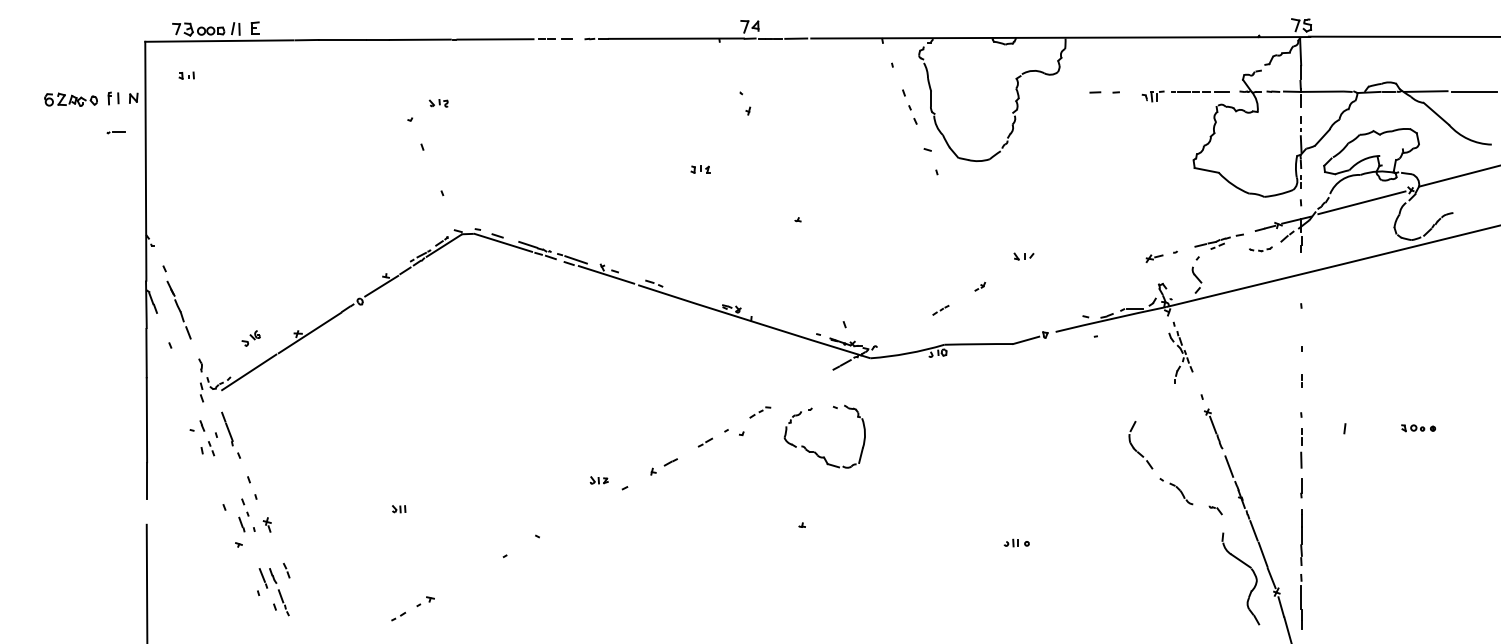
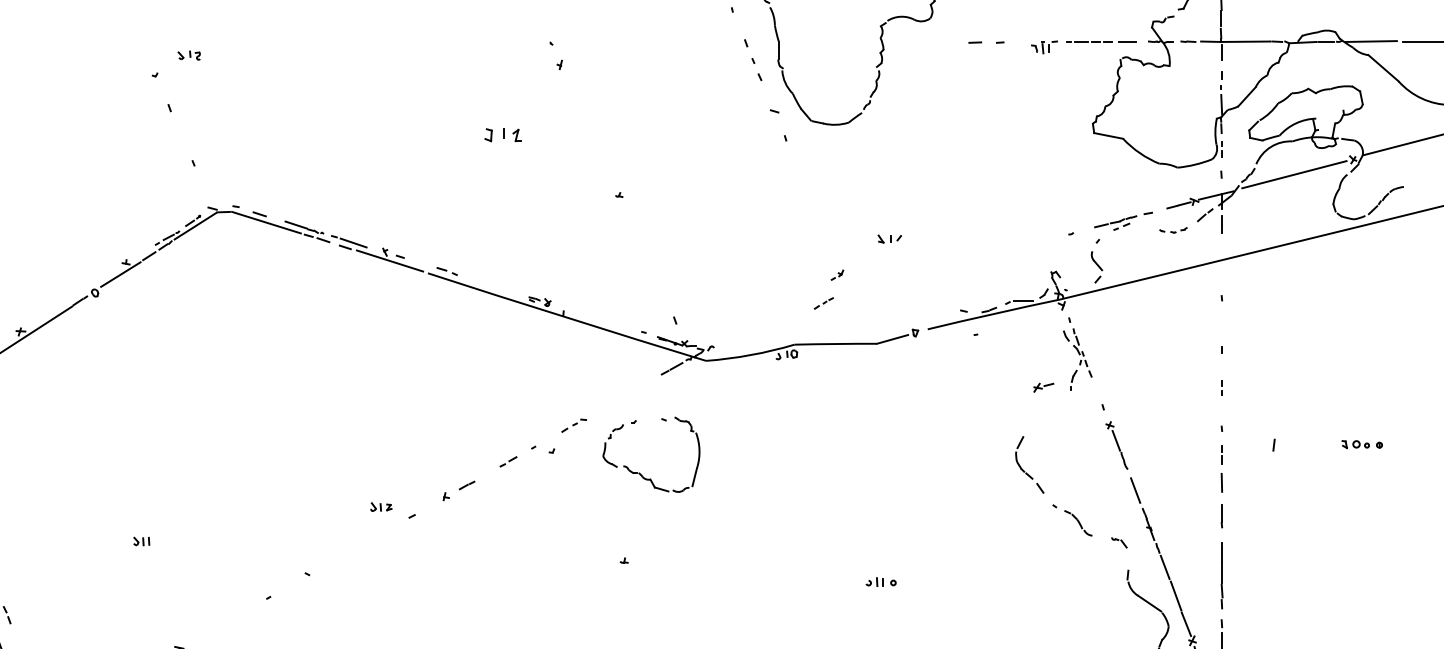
part: (700, 169) -> (502, 134), size x1.6
part: (1154, 258) -> (1043, 387), moved
line: (940, 310) -> (823, 303), moved

